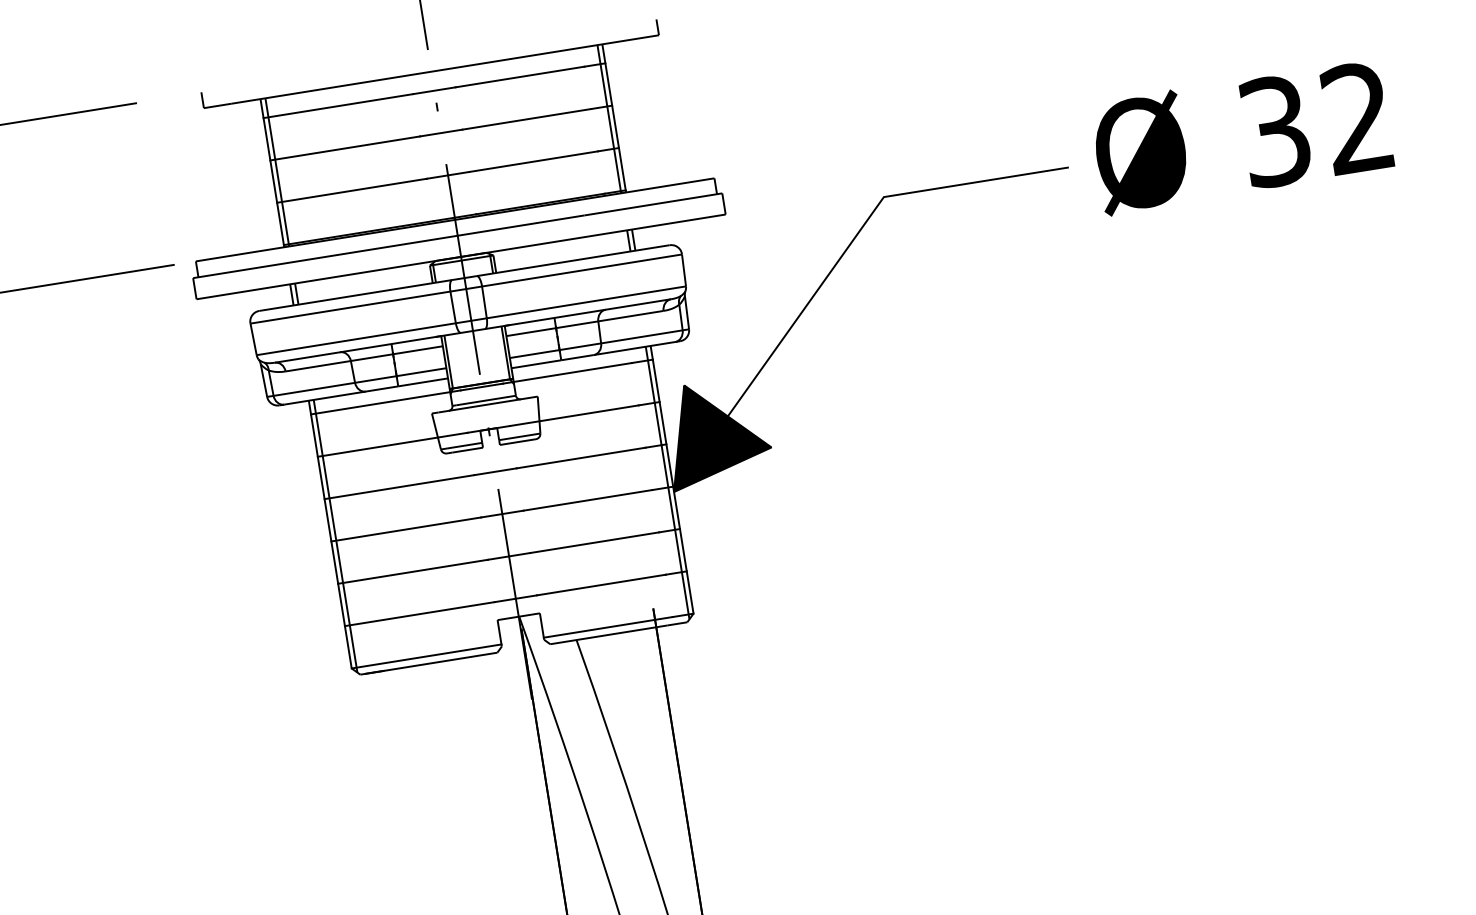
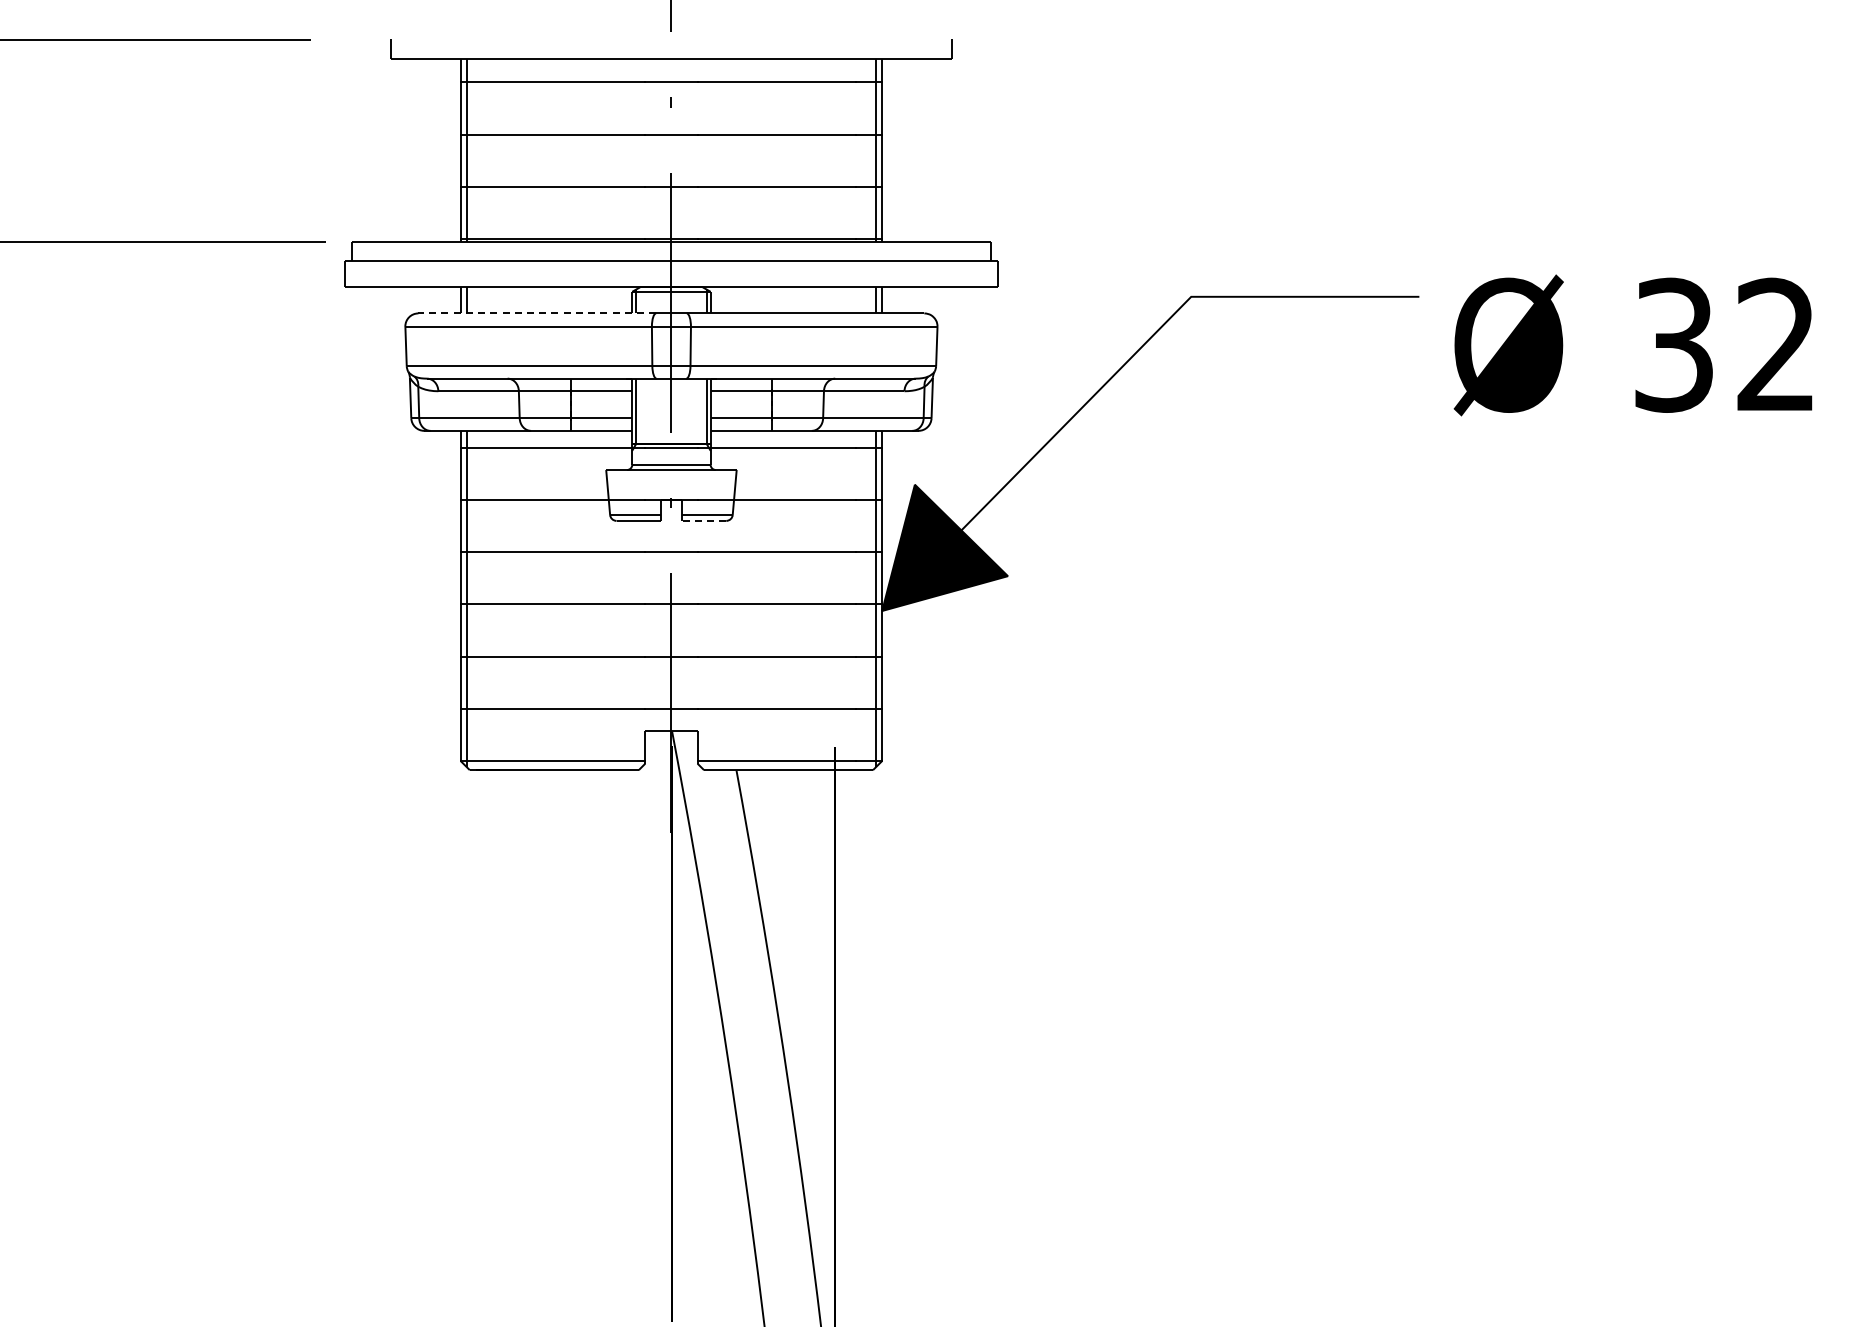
text: (1241, 137) -> (1632, 345), moved
line: (356, 295) -> (538, 313), solid -> dashed
line: (517, 441) -> (703, 520), solid -> dashed

